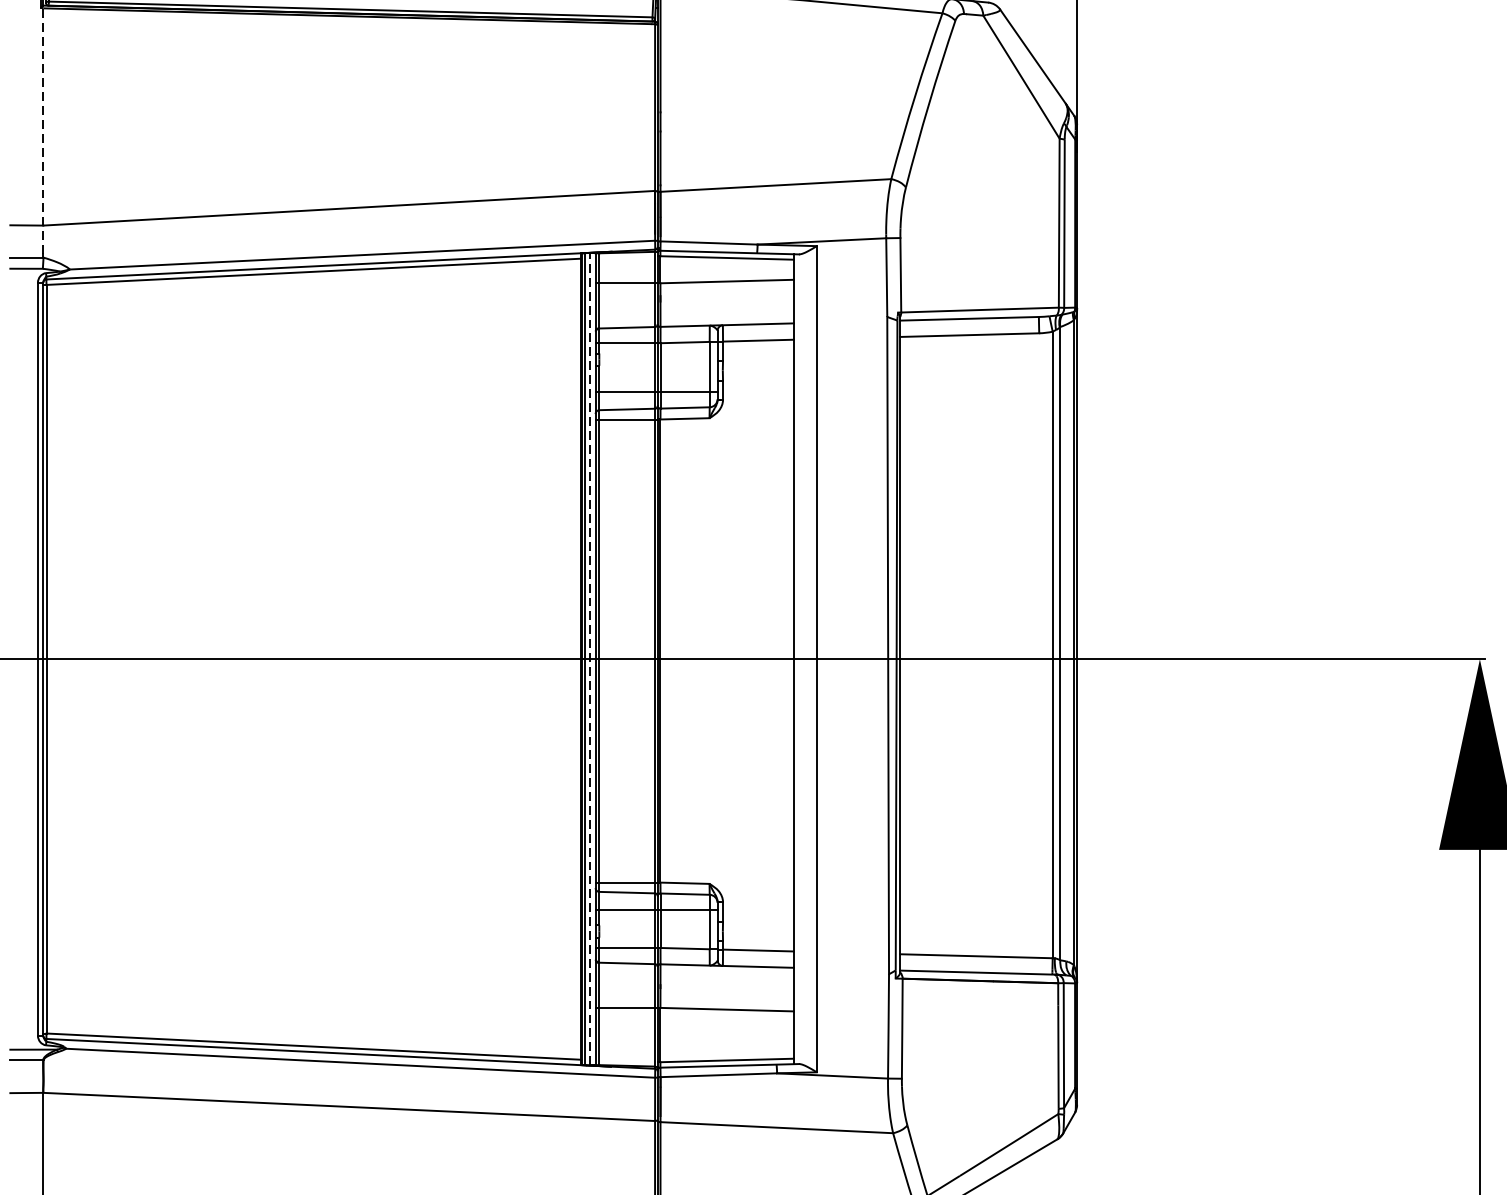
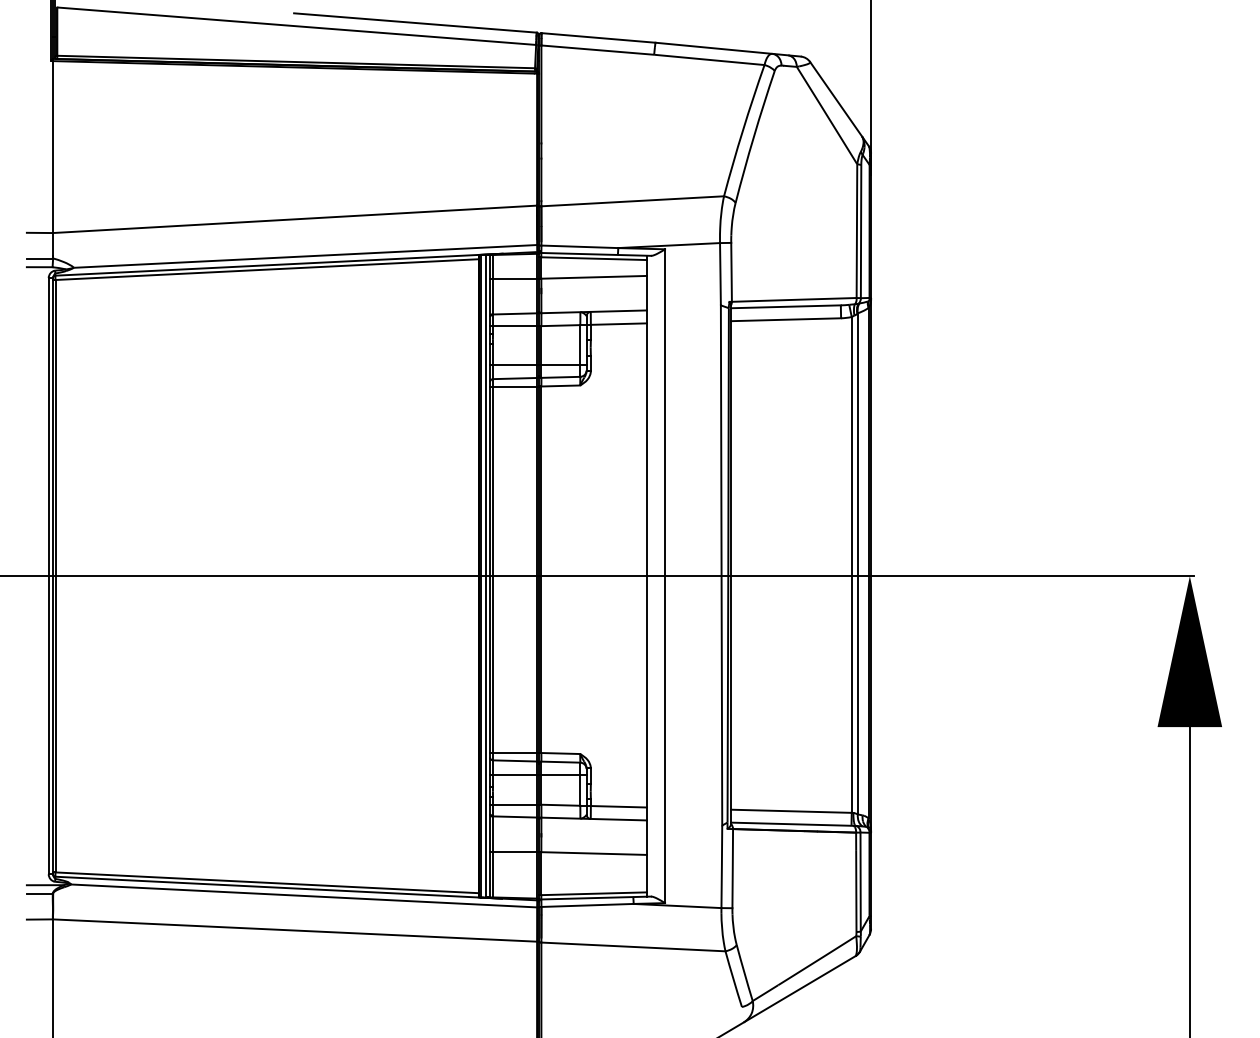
line: (42, 130) -> (52, 157), dashed -> solid
line: (589, 658) -> (485, 575), dashed -> solid

